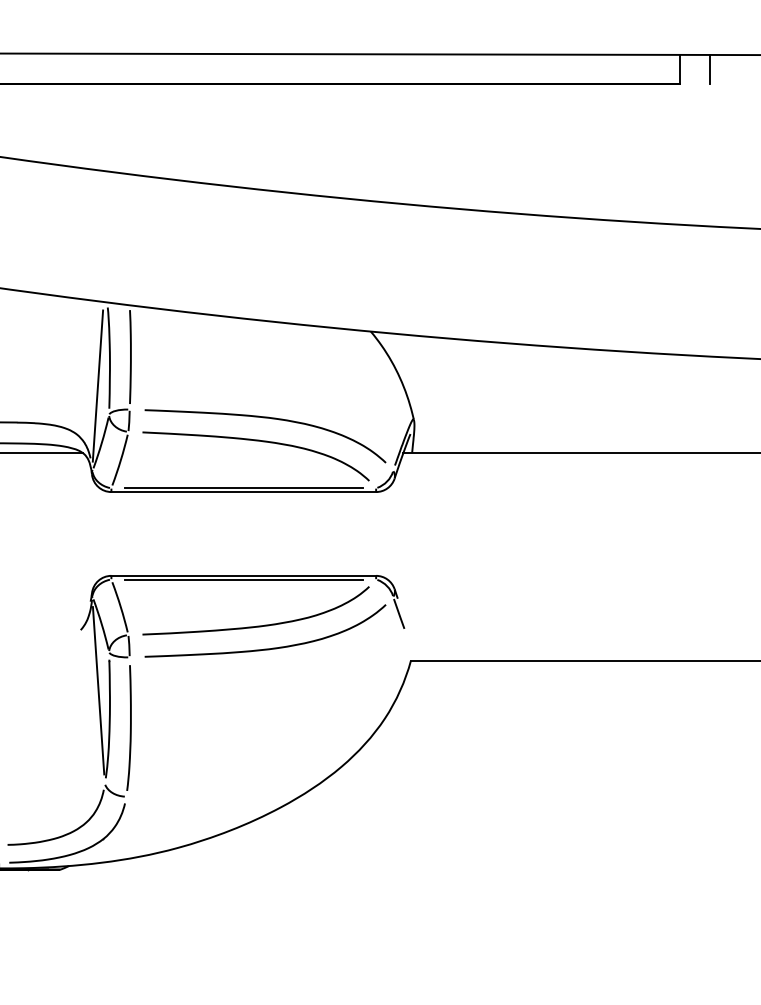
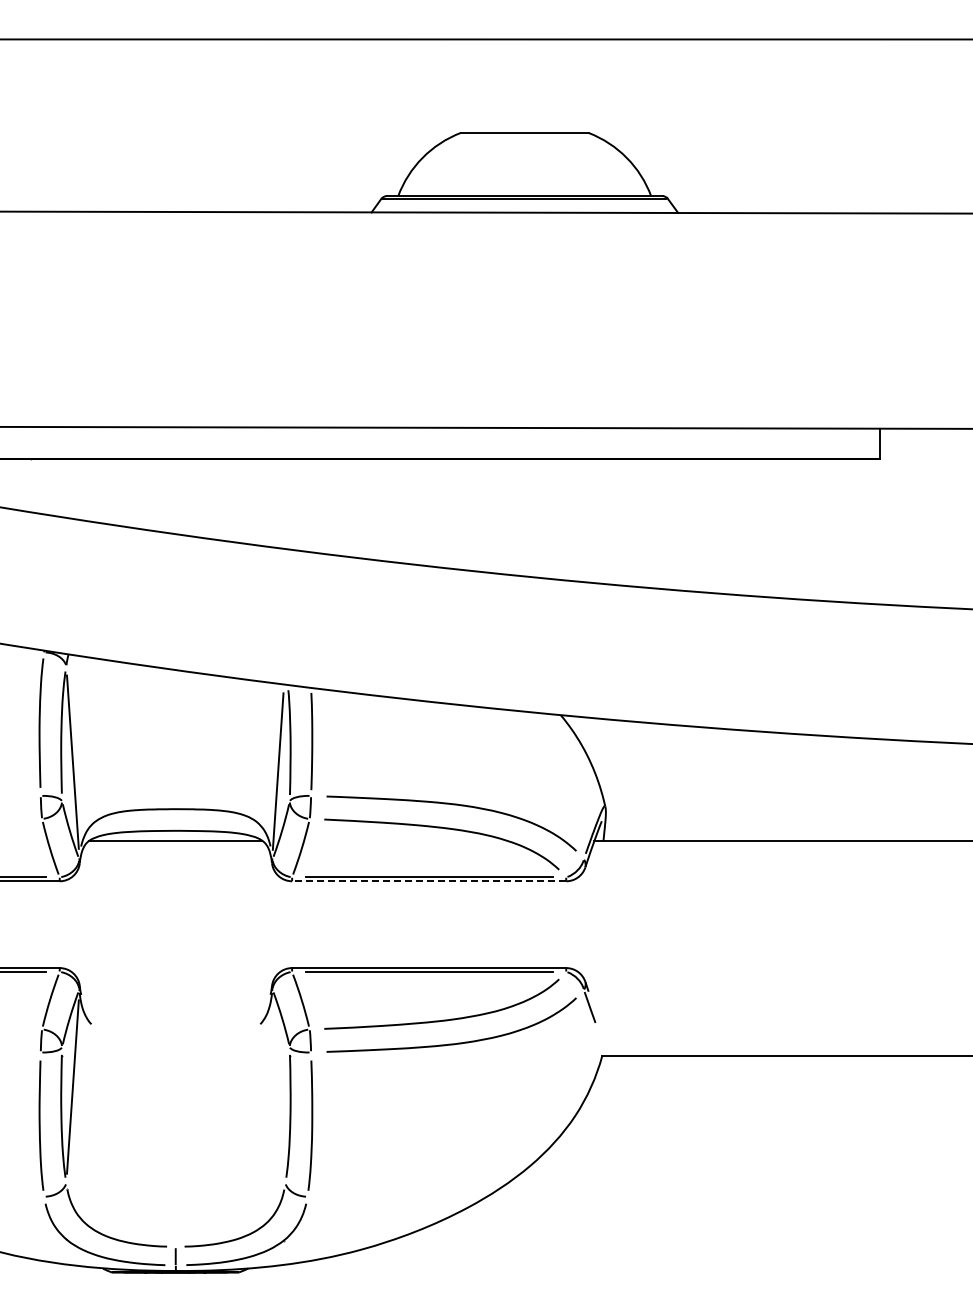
line: (709, 69) -> (911, 443), removed
line: (243, 492) -> (428, 881), solid -> dashed
line: (98, 690) -> (278, 1086), removed

